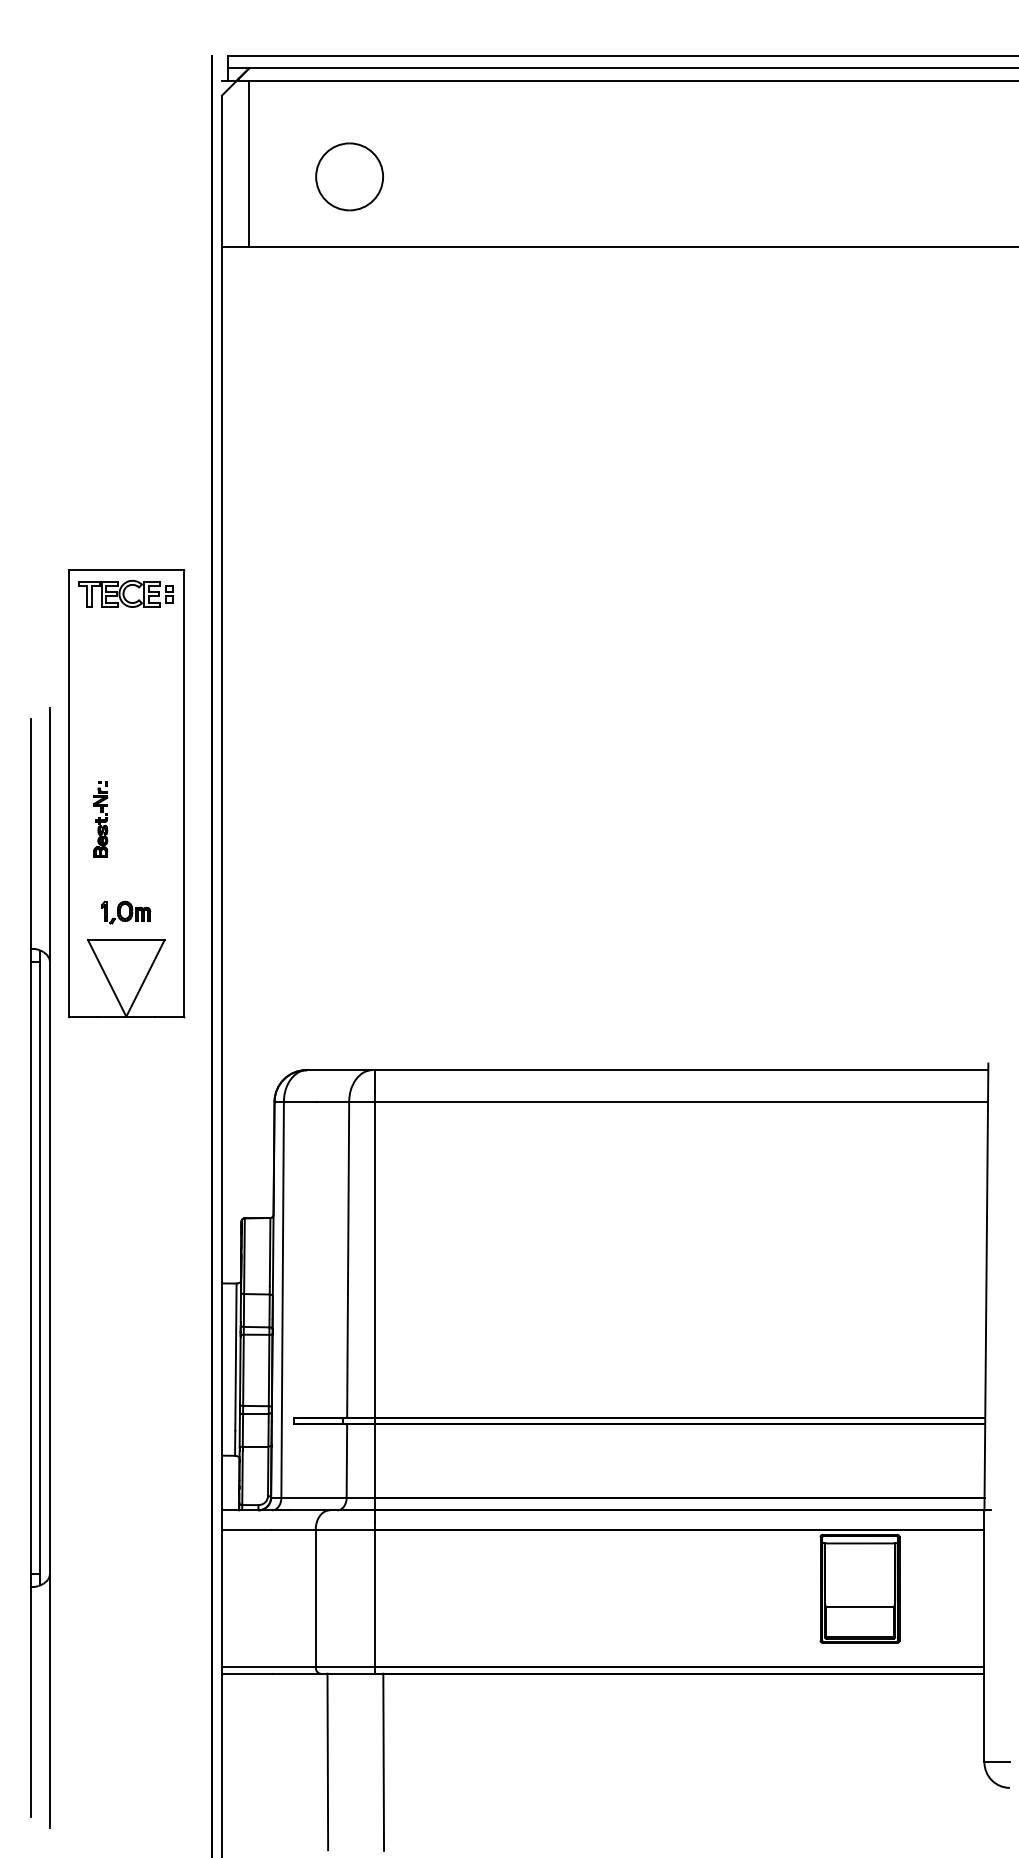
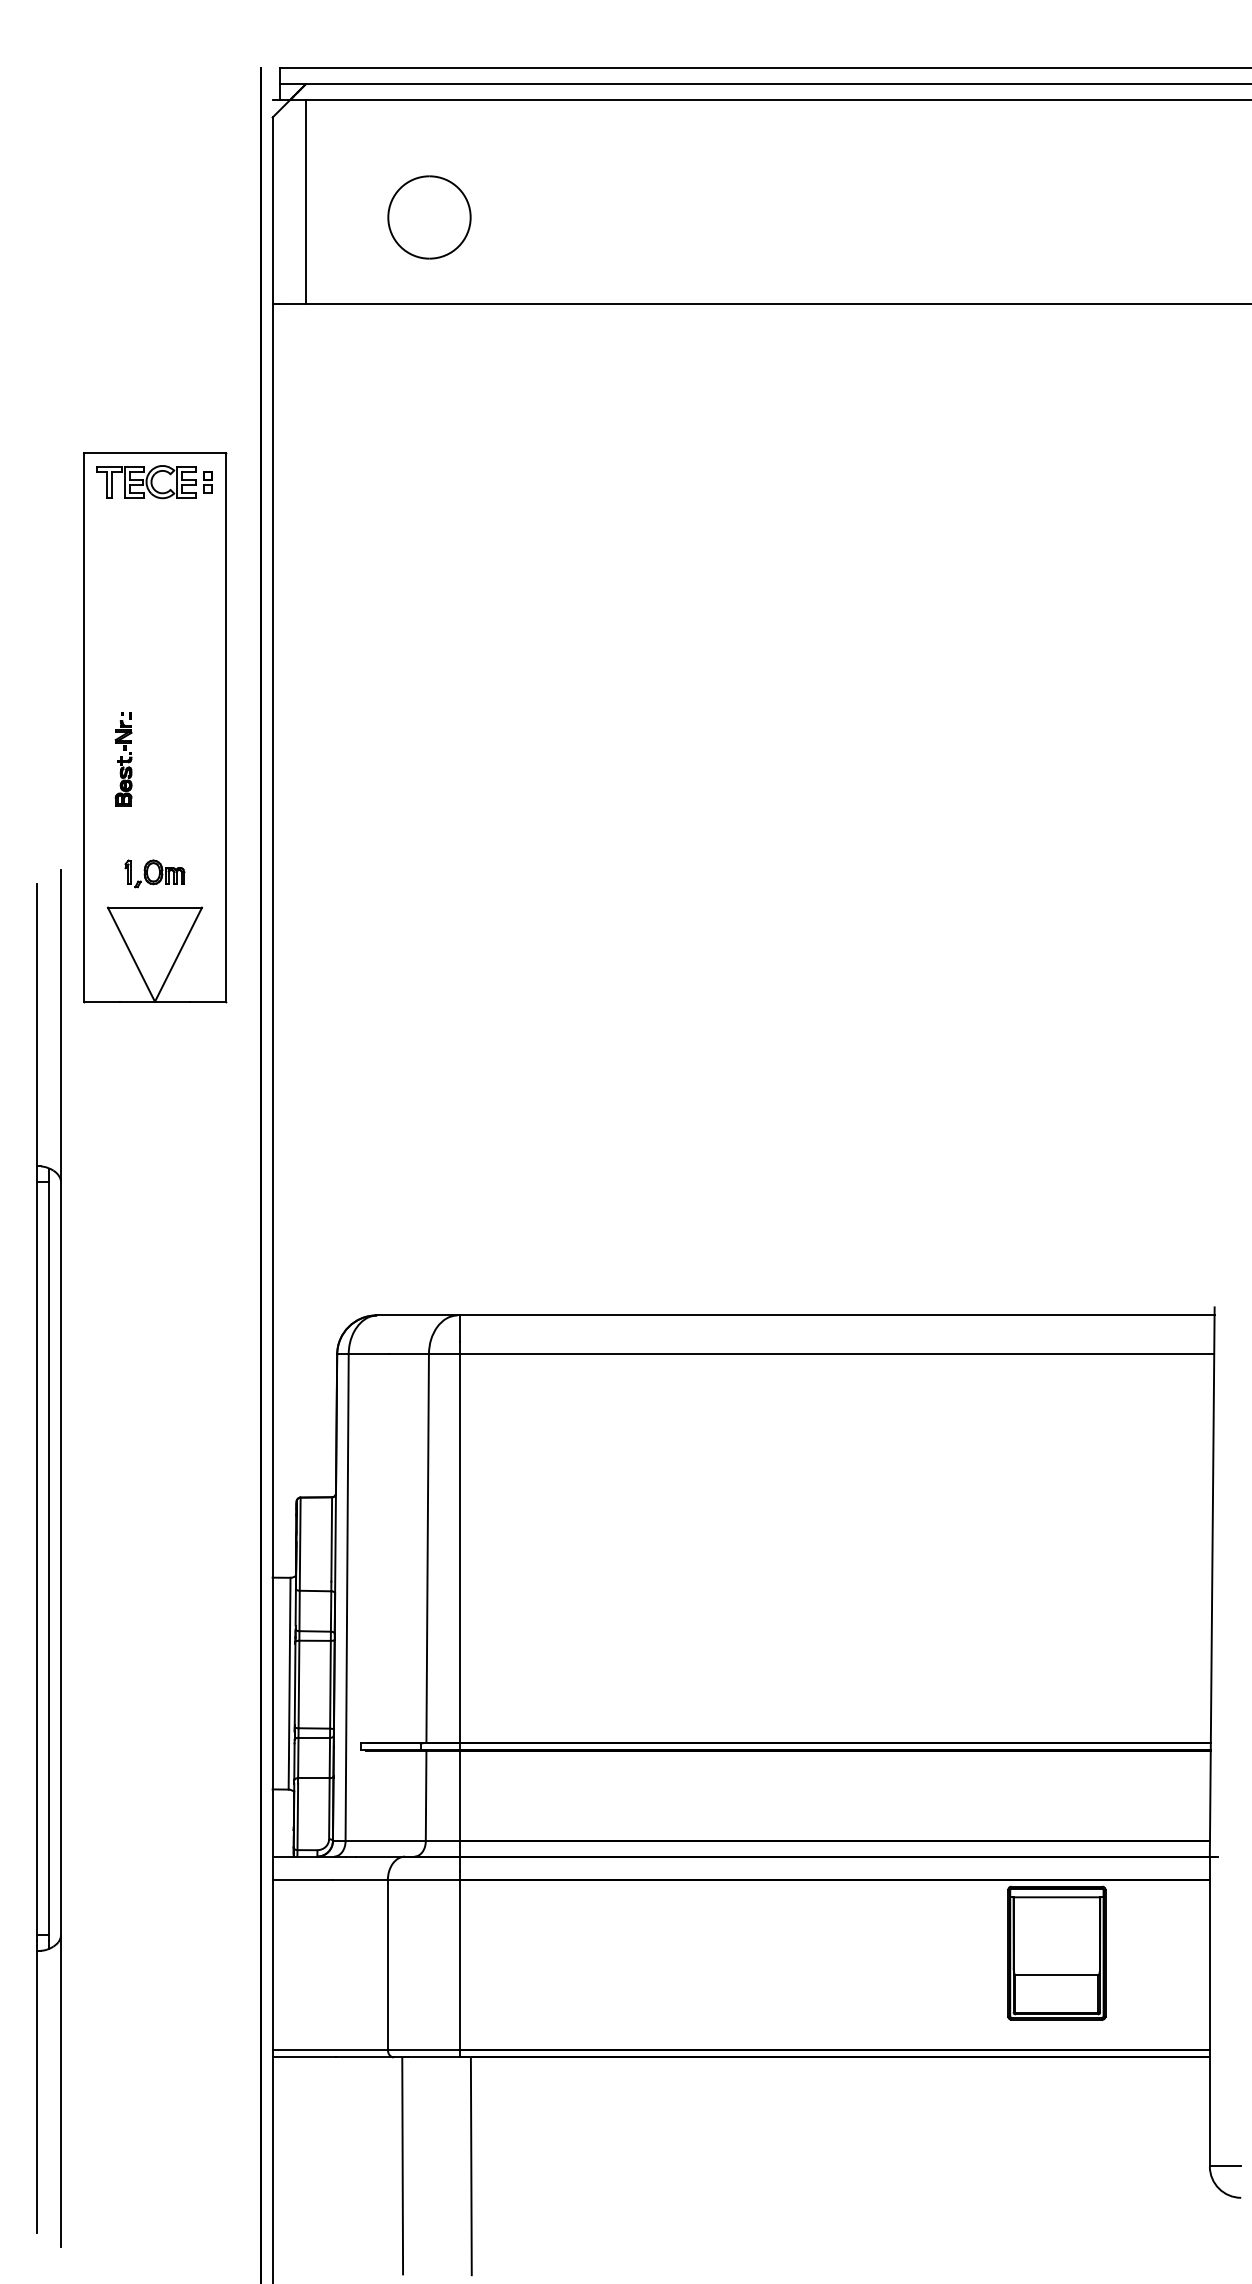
part: (126, 793) -> (155, 727), moved

